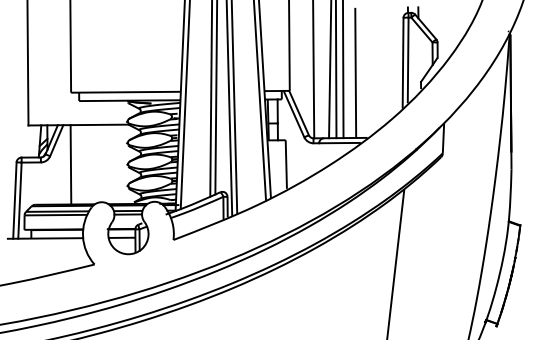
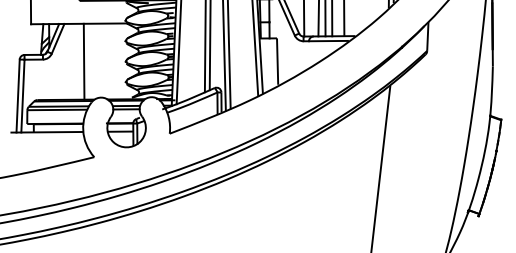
line: (70, 164) -> (83, 61), moved

